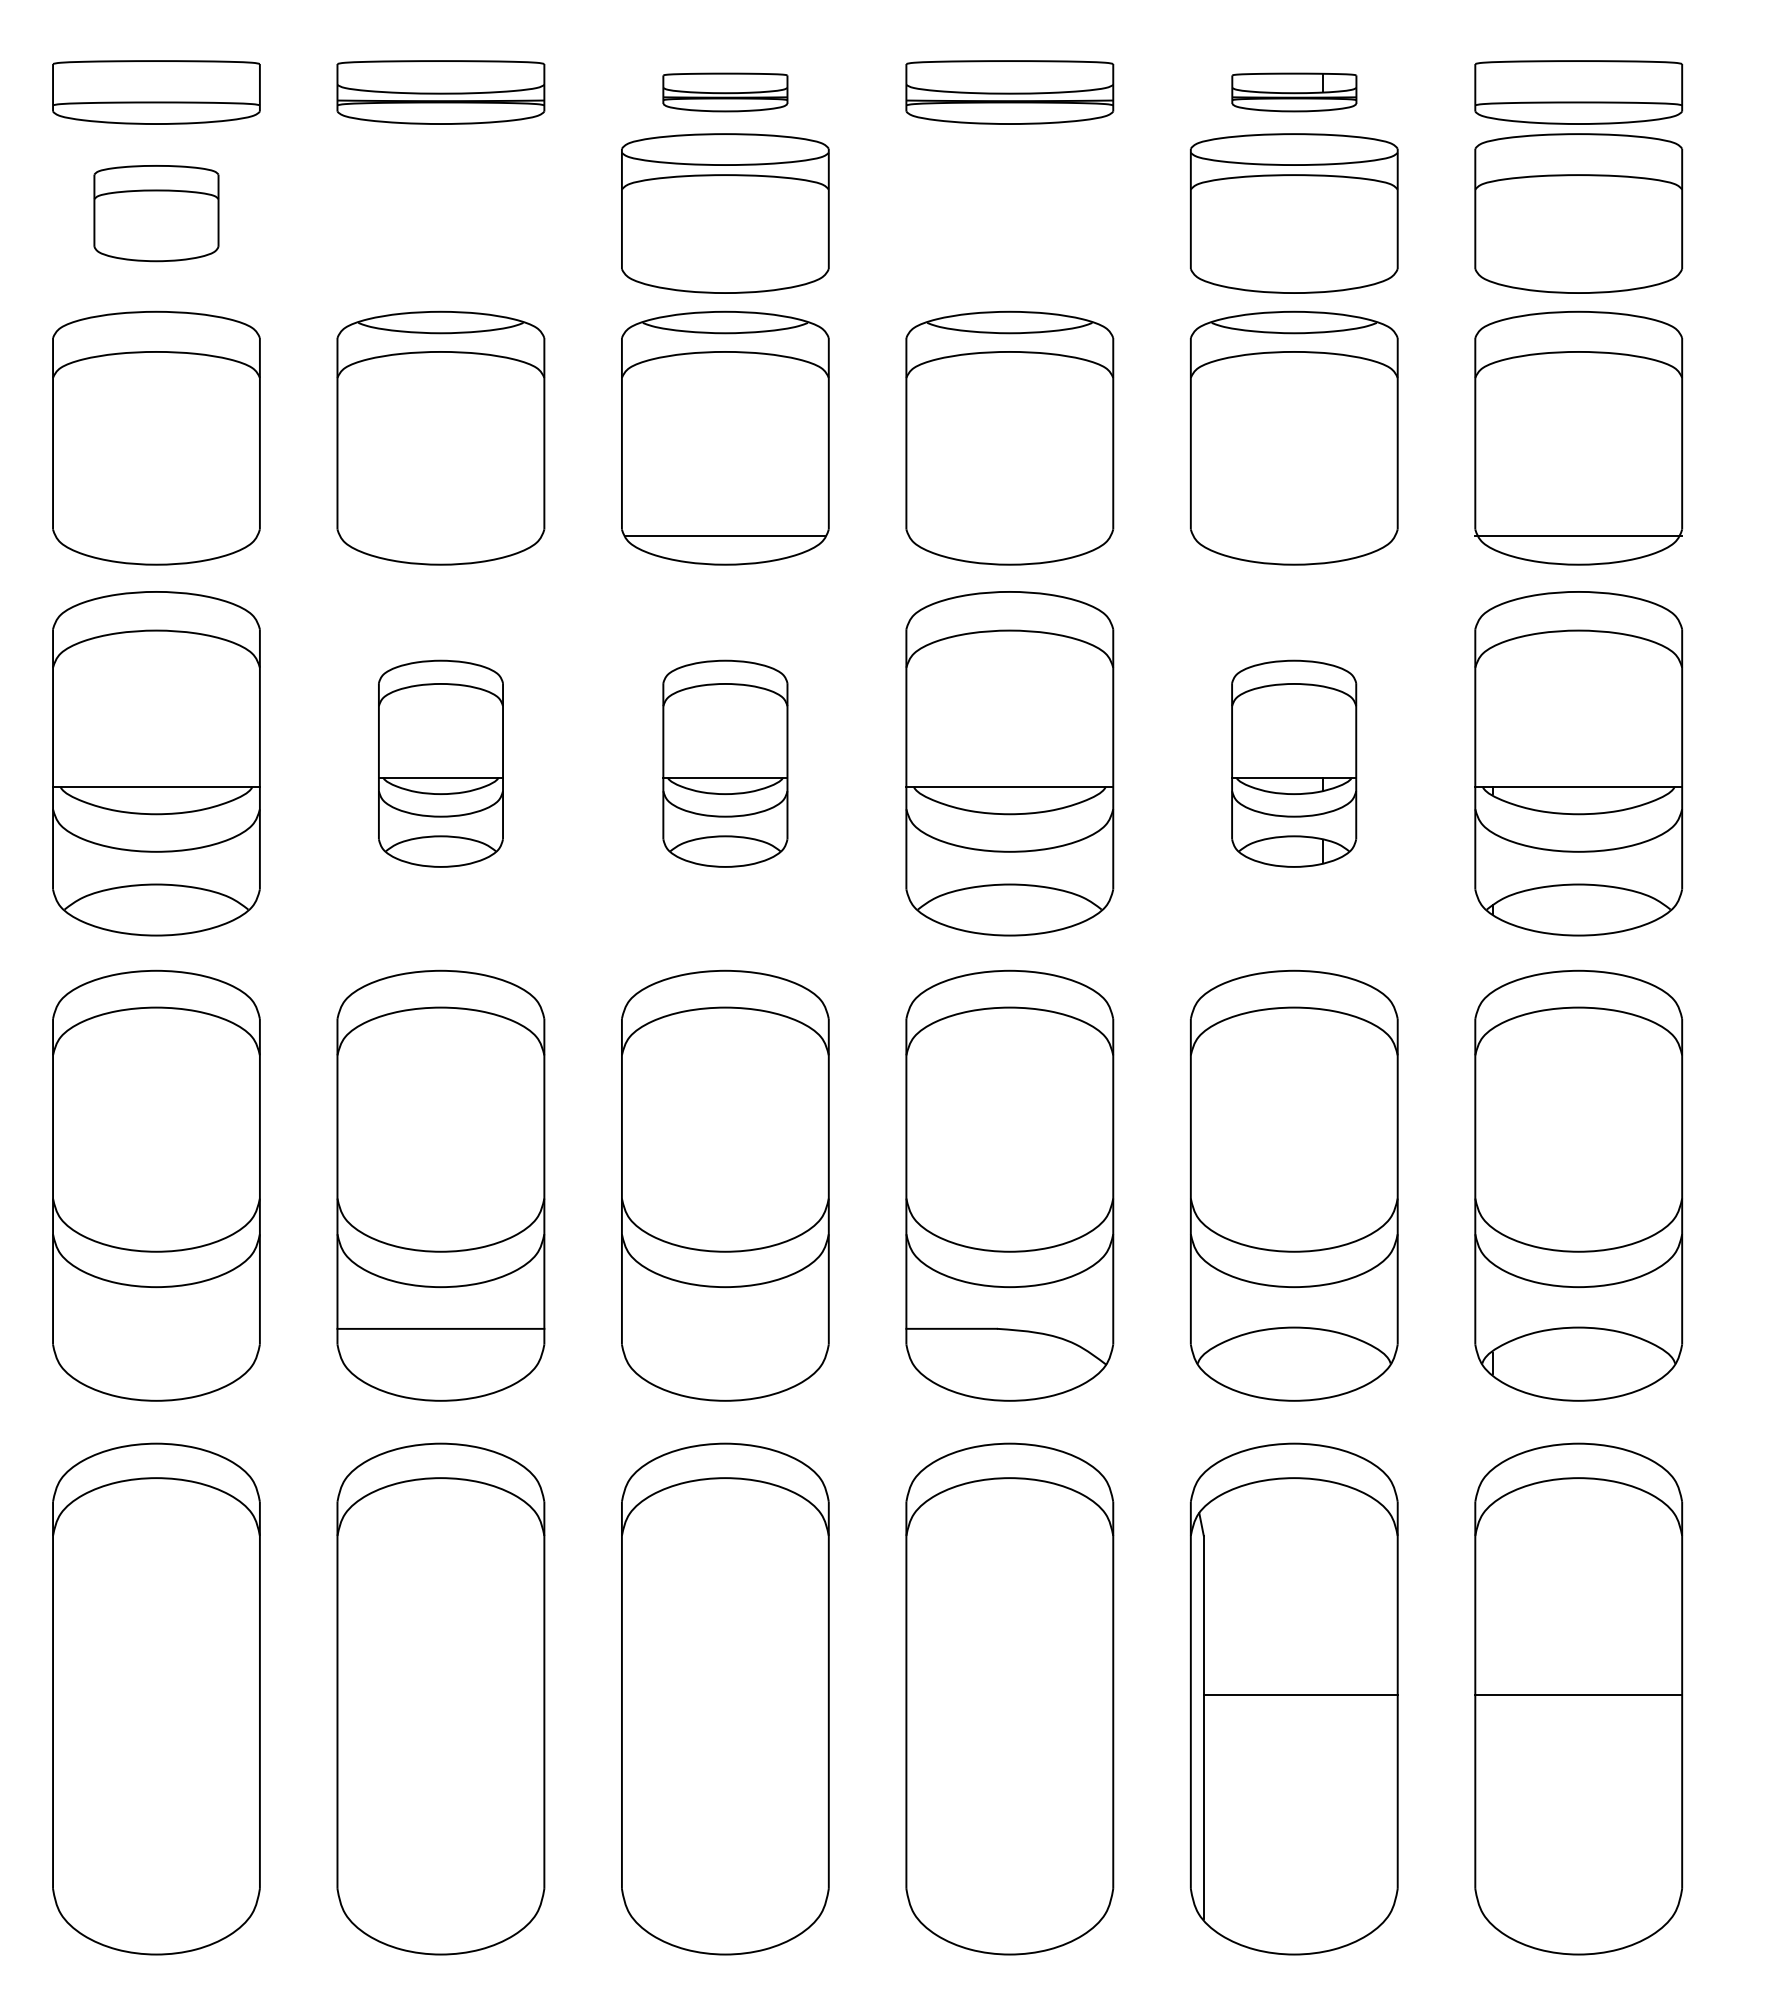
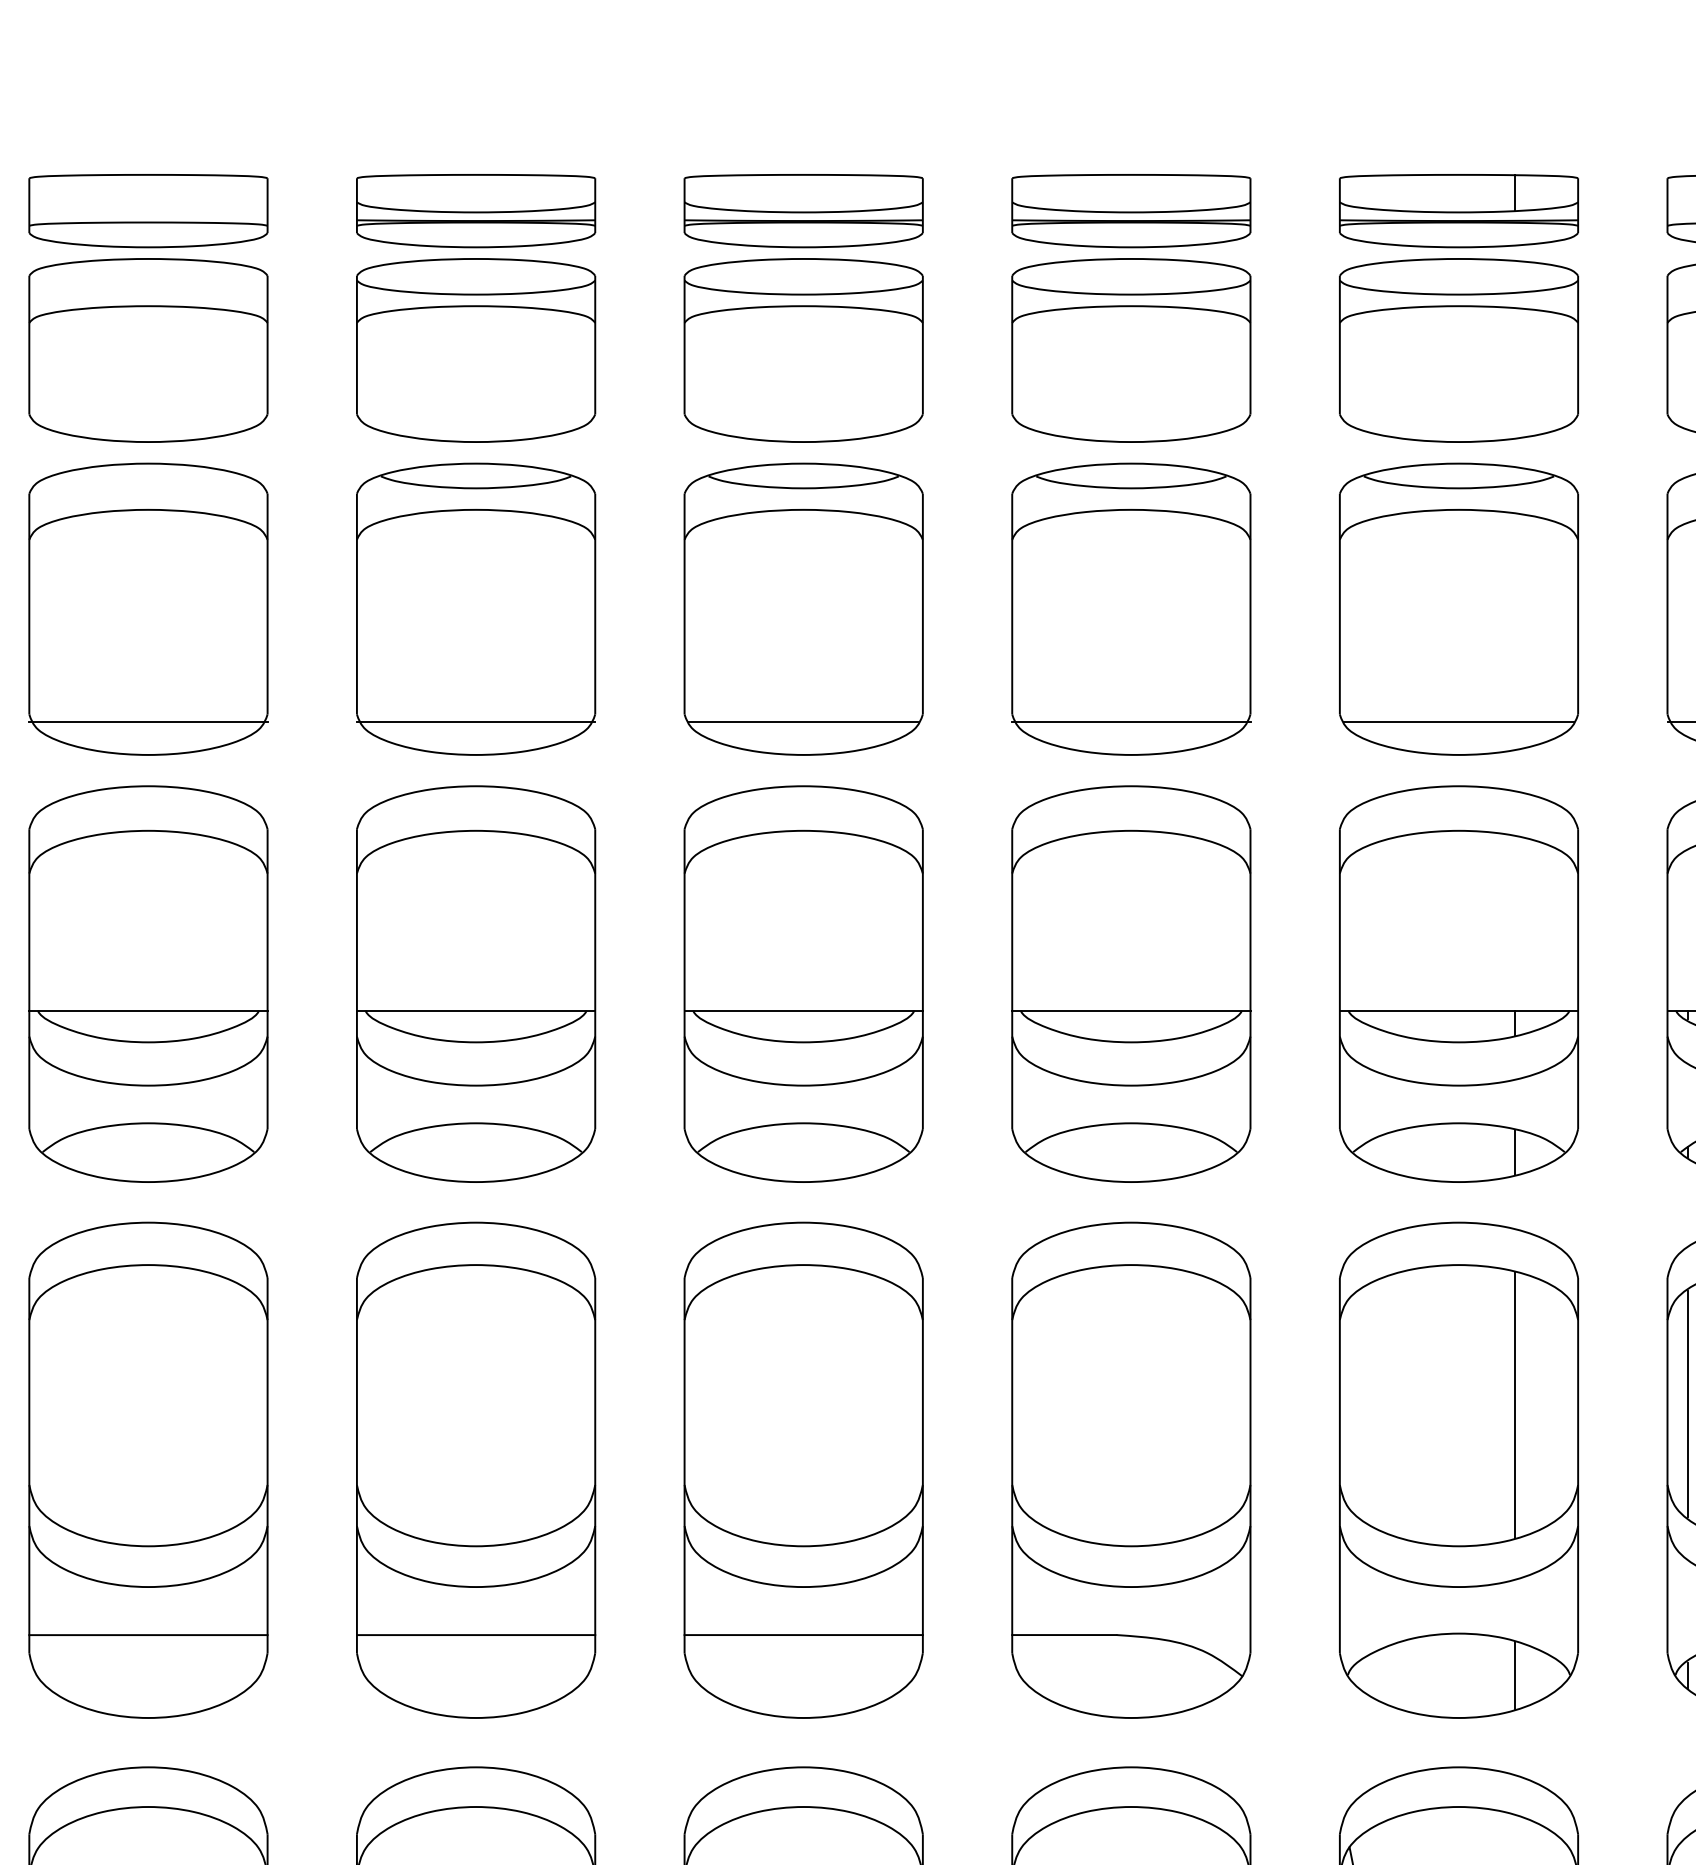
part: (725, 92) -> (803, 211), size x1.67
part: (1294, 92) -> (1459, 211), size x1.67
part: (156, 213) -> (148, 350), size x1.67
part: (440, 213) -> (475, 350), added
part: (1009, 213) -> (1130, 350), added
line: (156, 536) -> (148, 722), added
line: (440, 536) -> (475, 722), added
line: (1009, 536) -> (1130, 722), added
line: (1293, 536) -> (1458, 722), added
part: (440, 763) -> (475, 983), size x1.67
part: (725, 763) -> (803, 983), size x1.67
part: (1293, 763) -> (1458, 983), size x1.67
line: (1493, 1127) -> (1688, 1403), added
line: (1342, 1128) -> (1514, 1404), added
line: (156, 1328) -> (148, 1634), added
line: (724, 1328) -> (802, 1634), added
line: (1342, 1363) -> (1514, 1674), added

